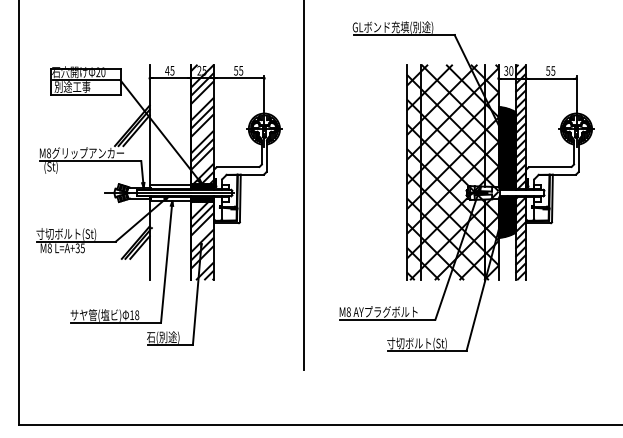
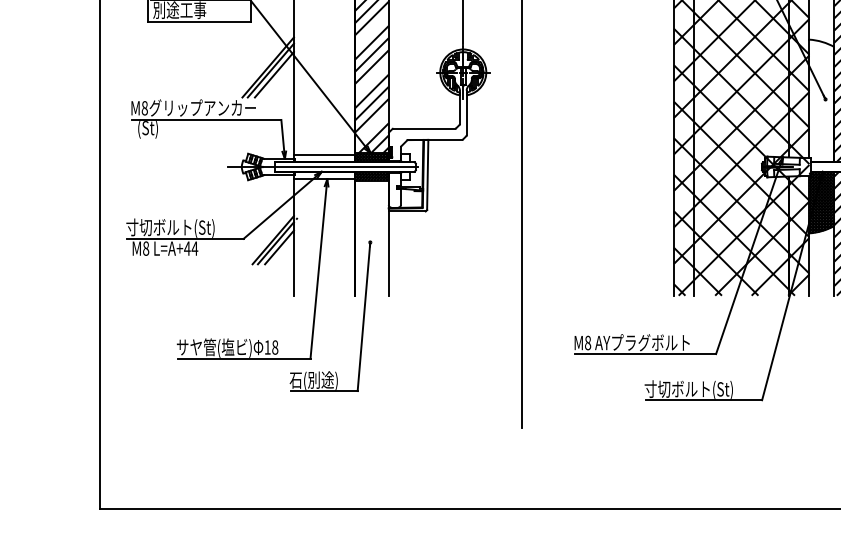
hatch: (506, 147) -> (821, 99), removed
hatch: (202, 241) -> (371, 238), removed
text: (79, 248) -> (190, 248), L=A+35 -> L=A+44

